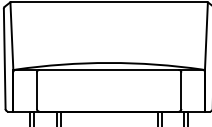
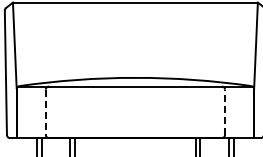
line: (36, 90) -> (45, 112), solid -> dashed
line: (181, 90) -> (225, 112), solid -> dashed

